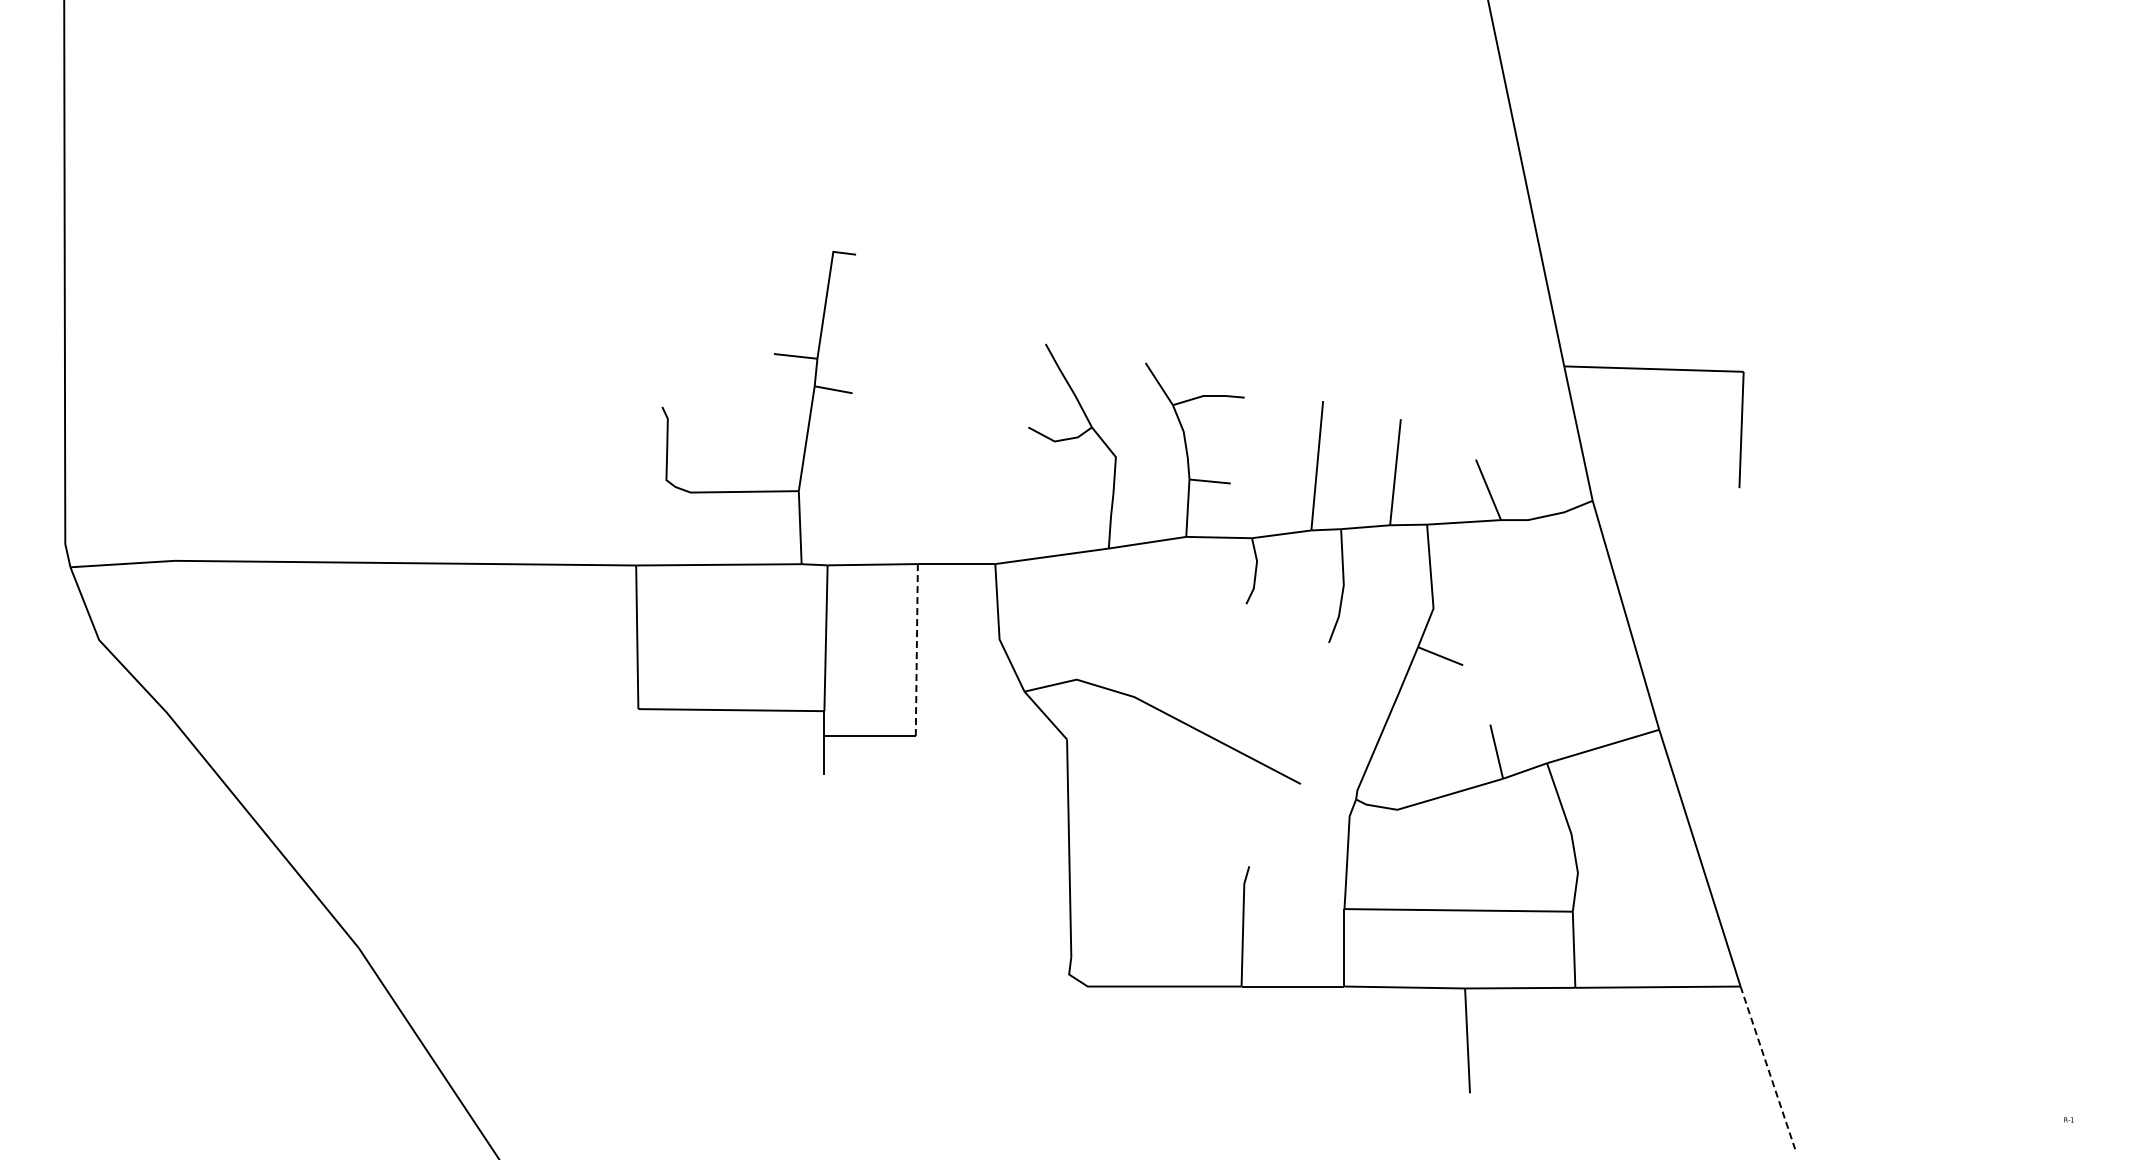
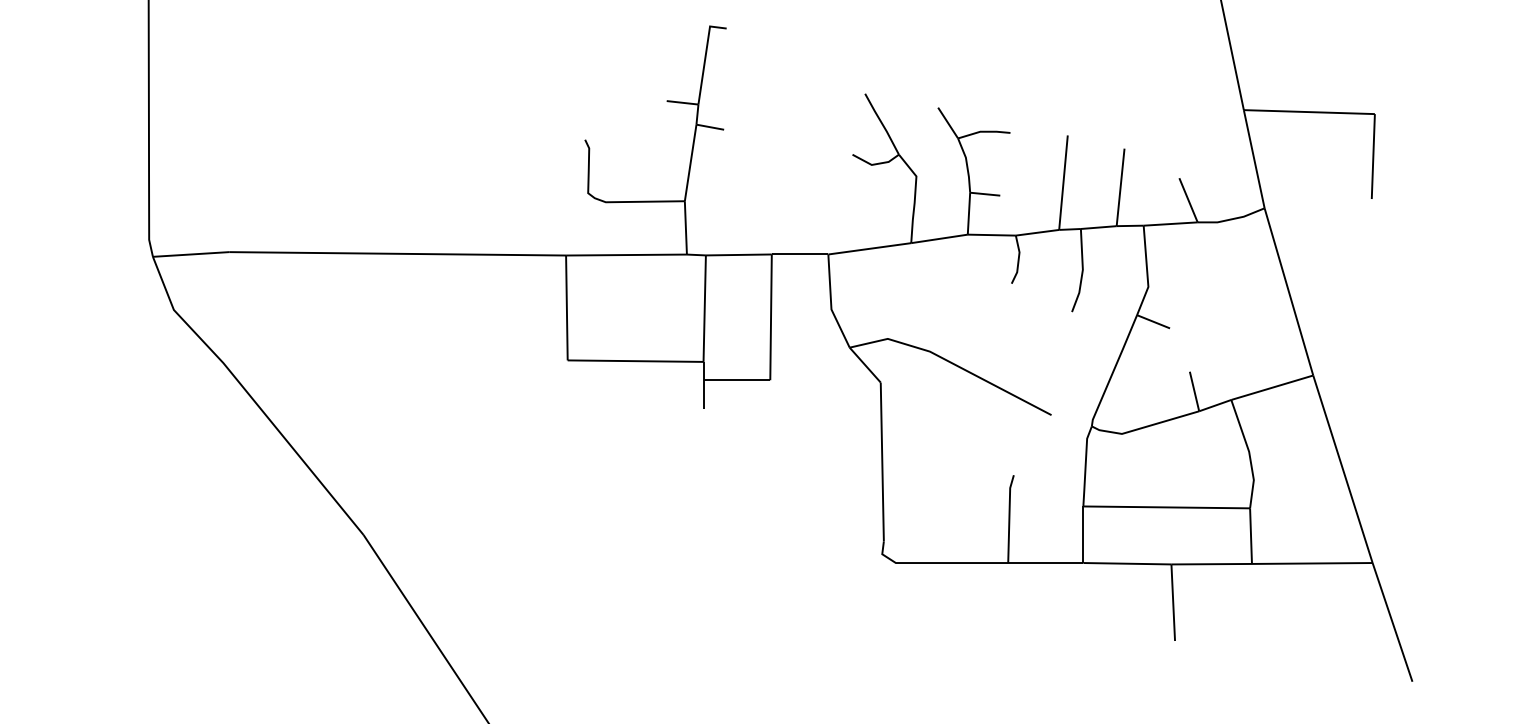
line: (916, 650) -> (770, 317), dashed -> solid
line: (1767, 1067) -> (1392, 622), dashed -> solid

